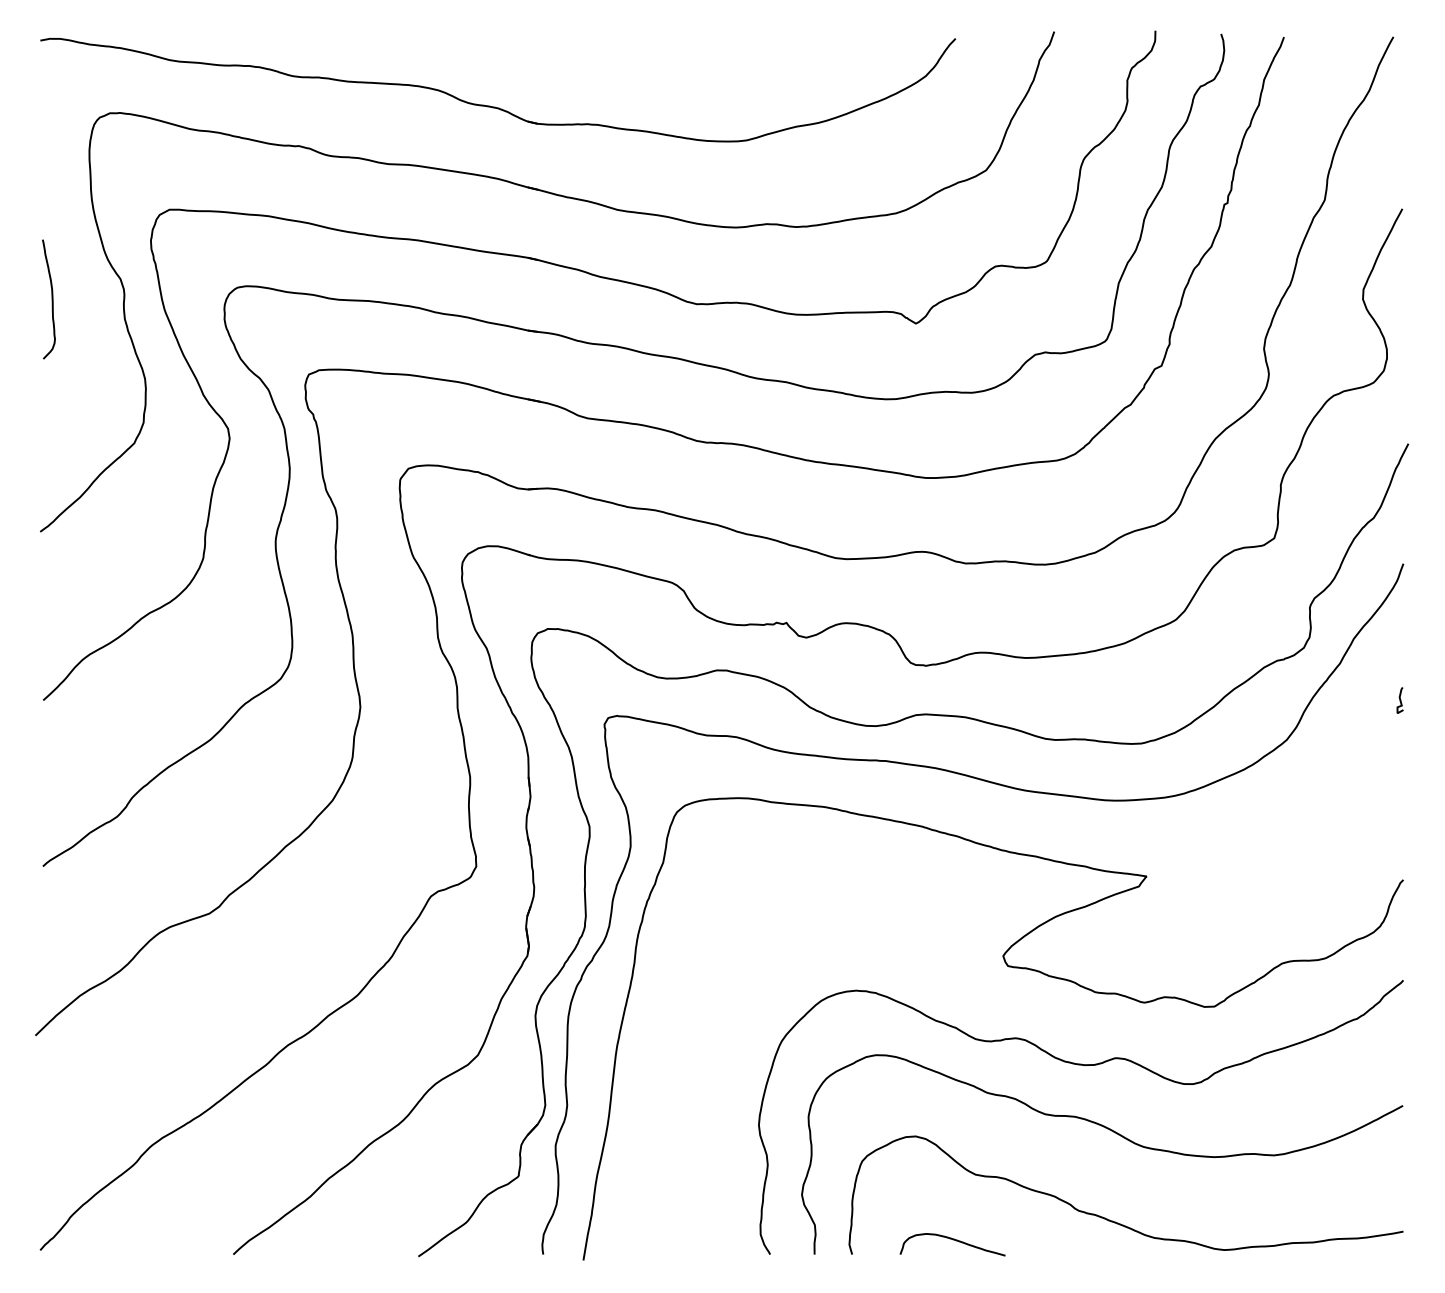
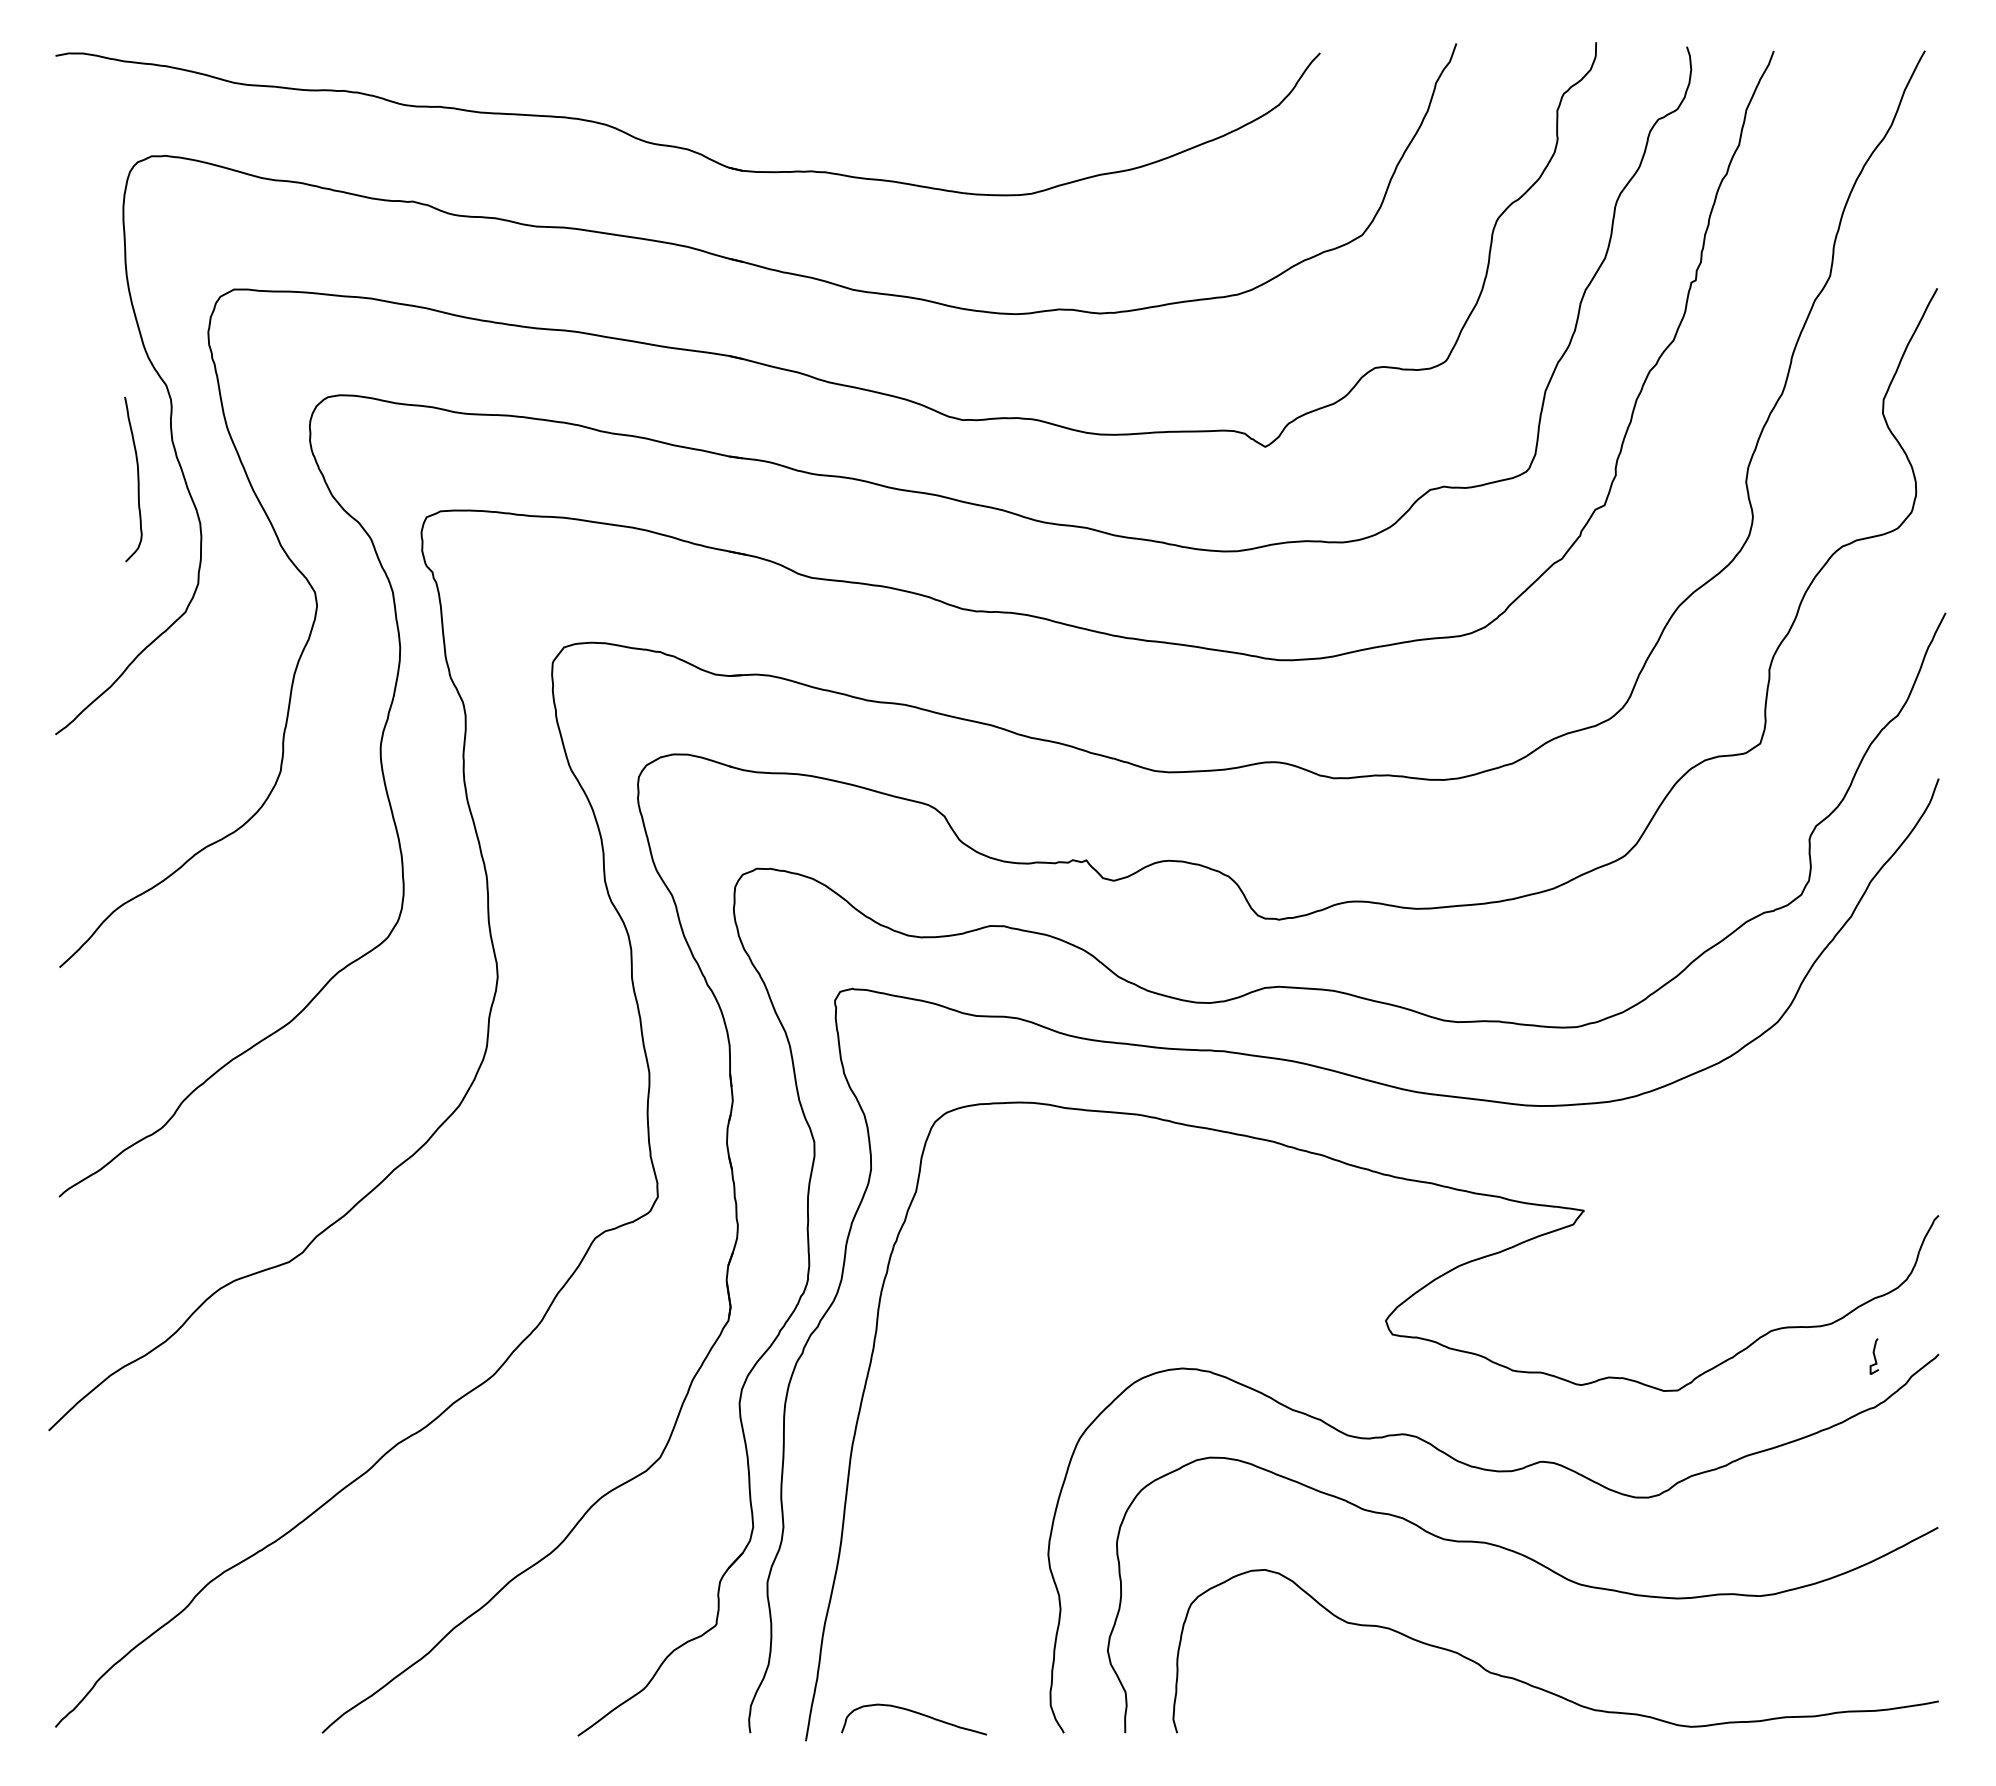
curve: (51, 299) -> (137, 479), moved
curve: (1400, 700) -> (1874, 1356), moved
curve: (953, 1240) -> (915, 1713), moved

